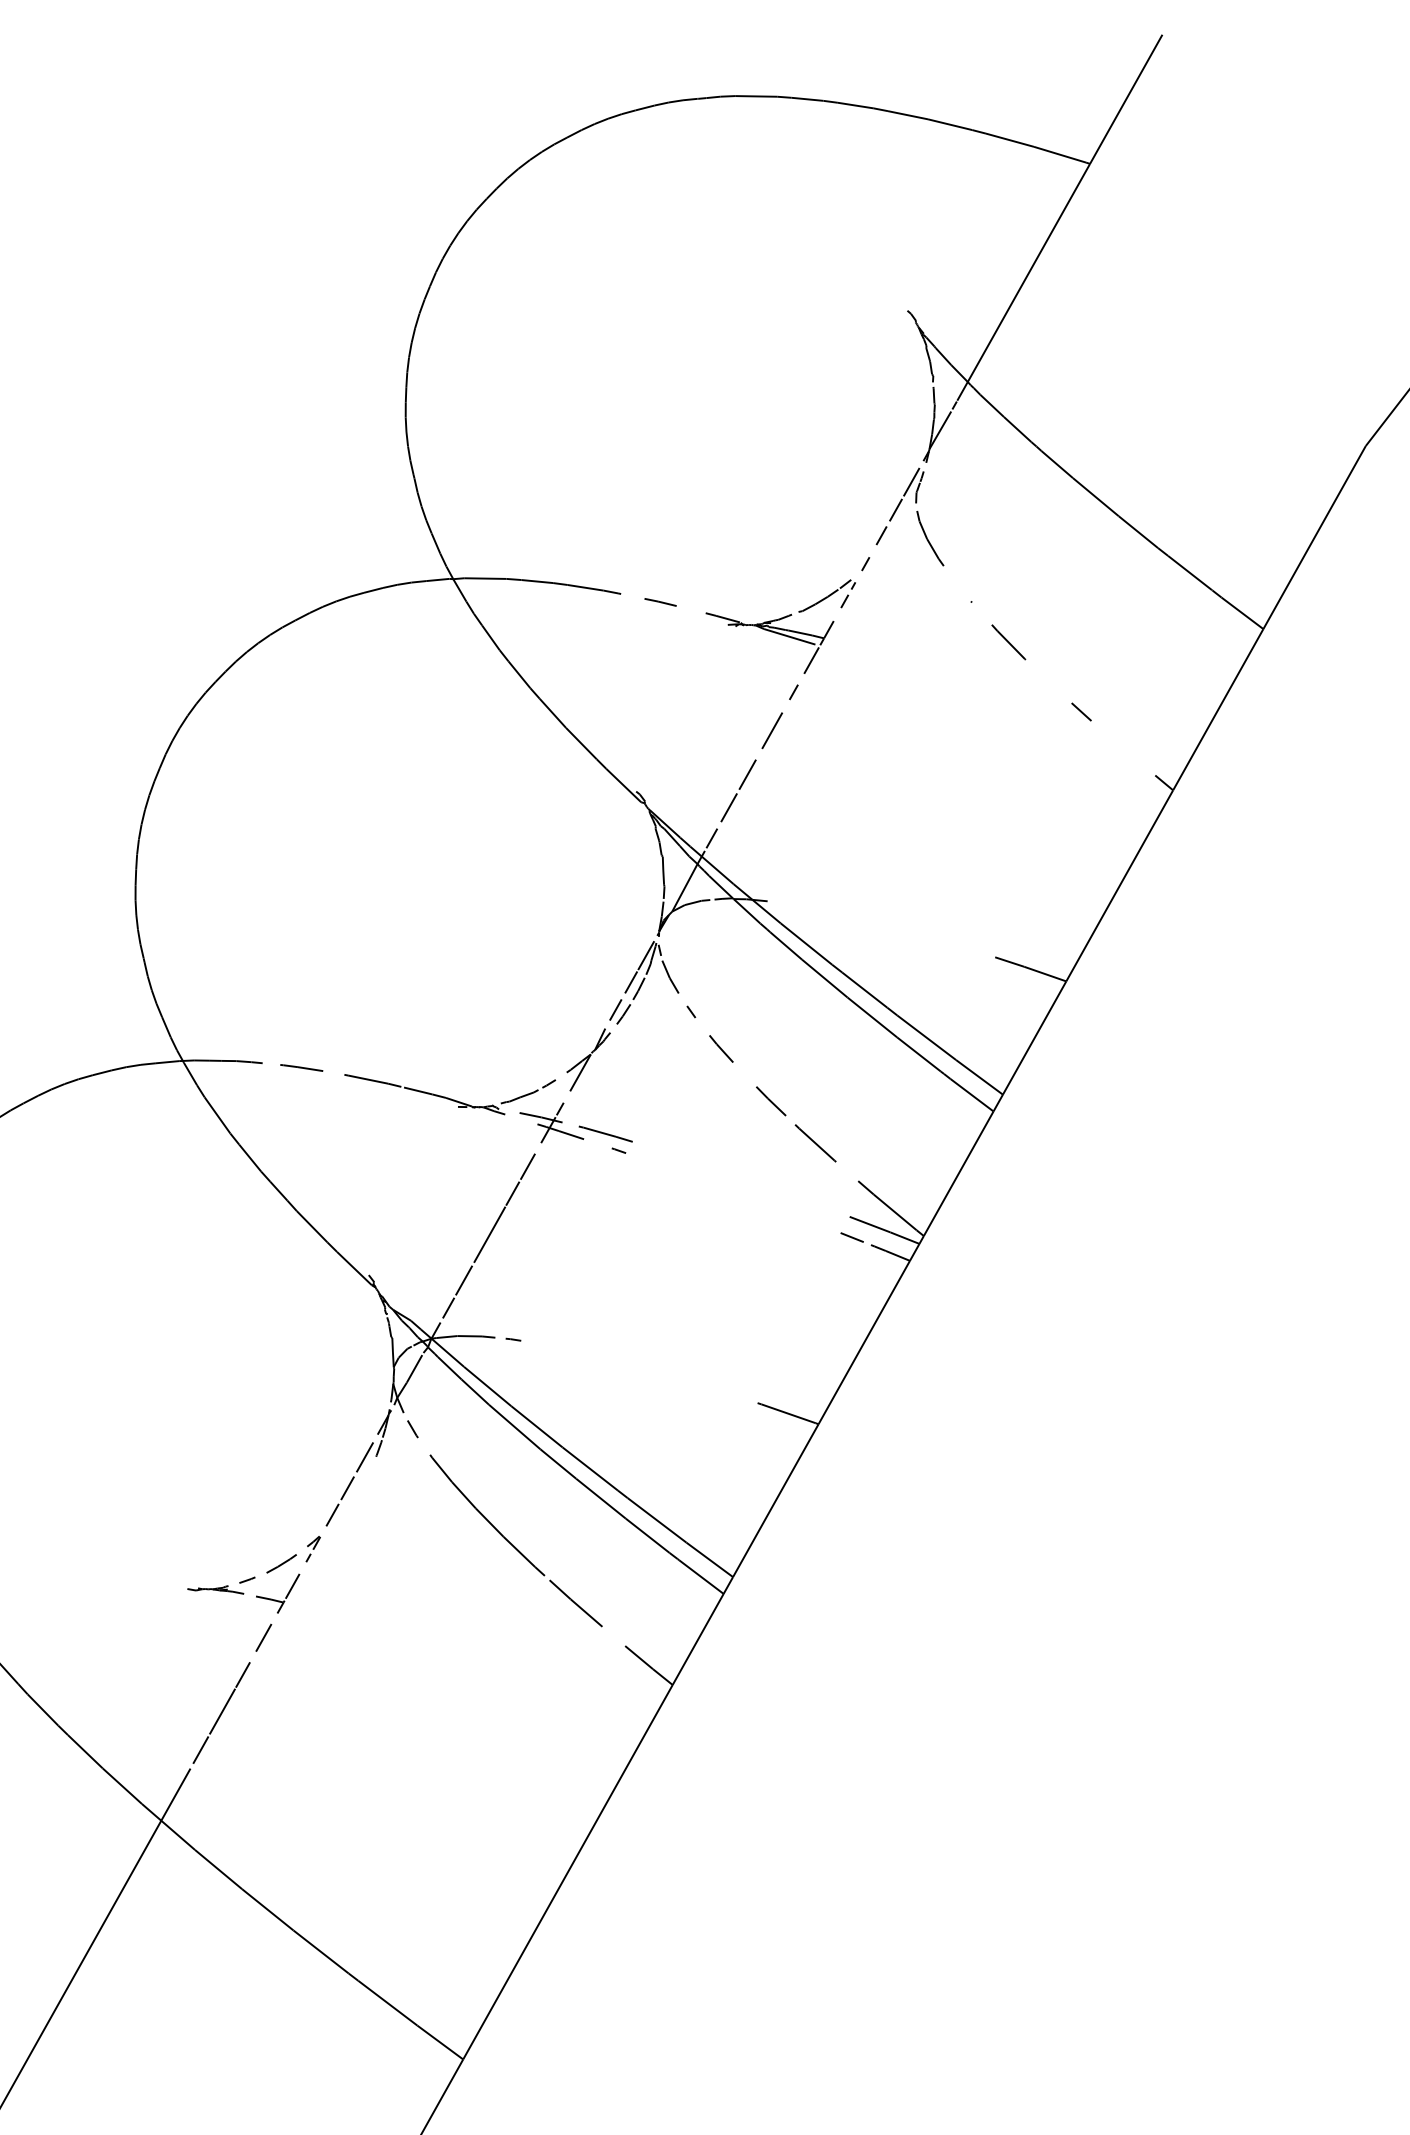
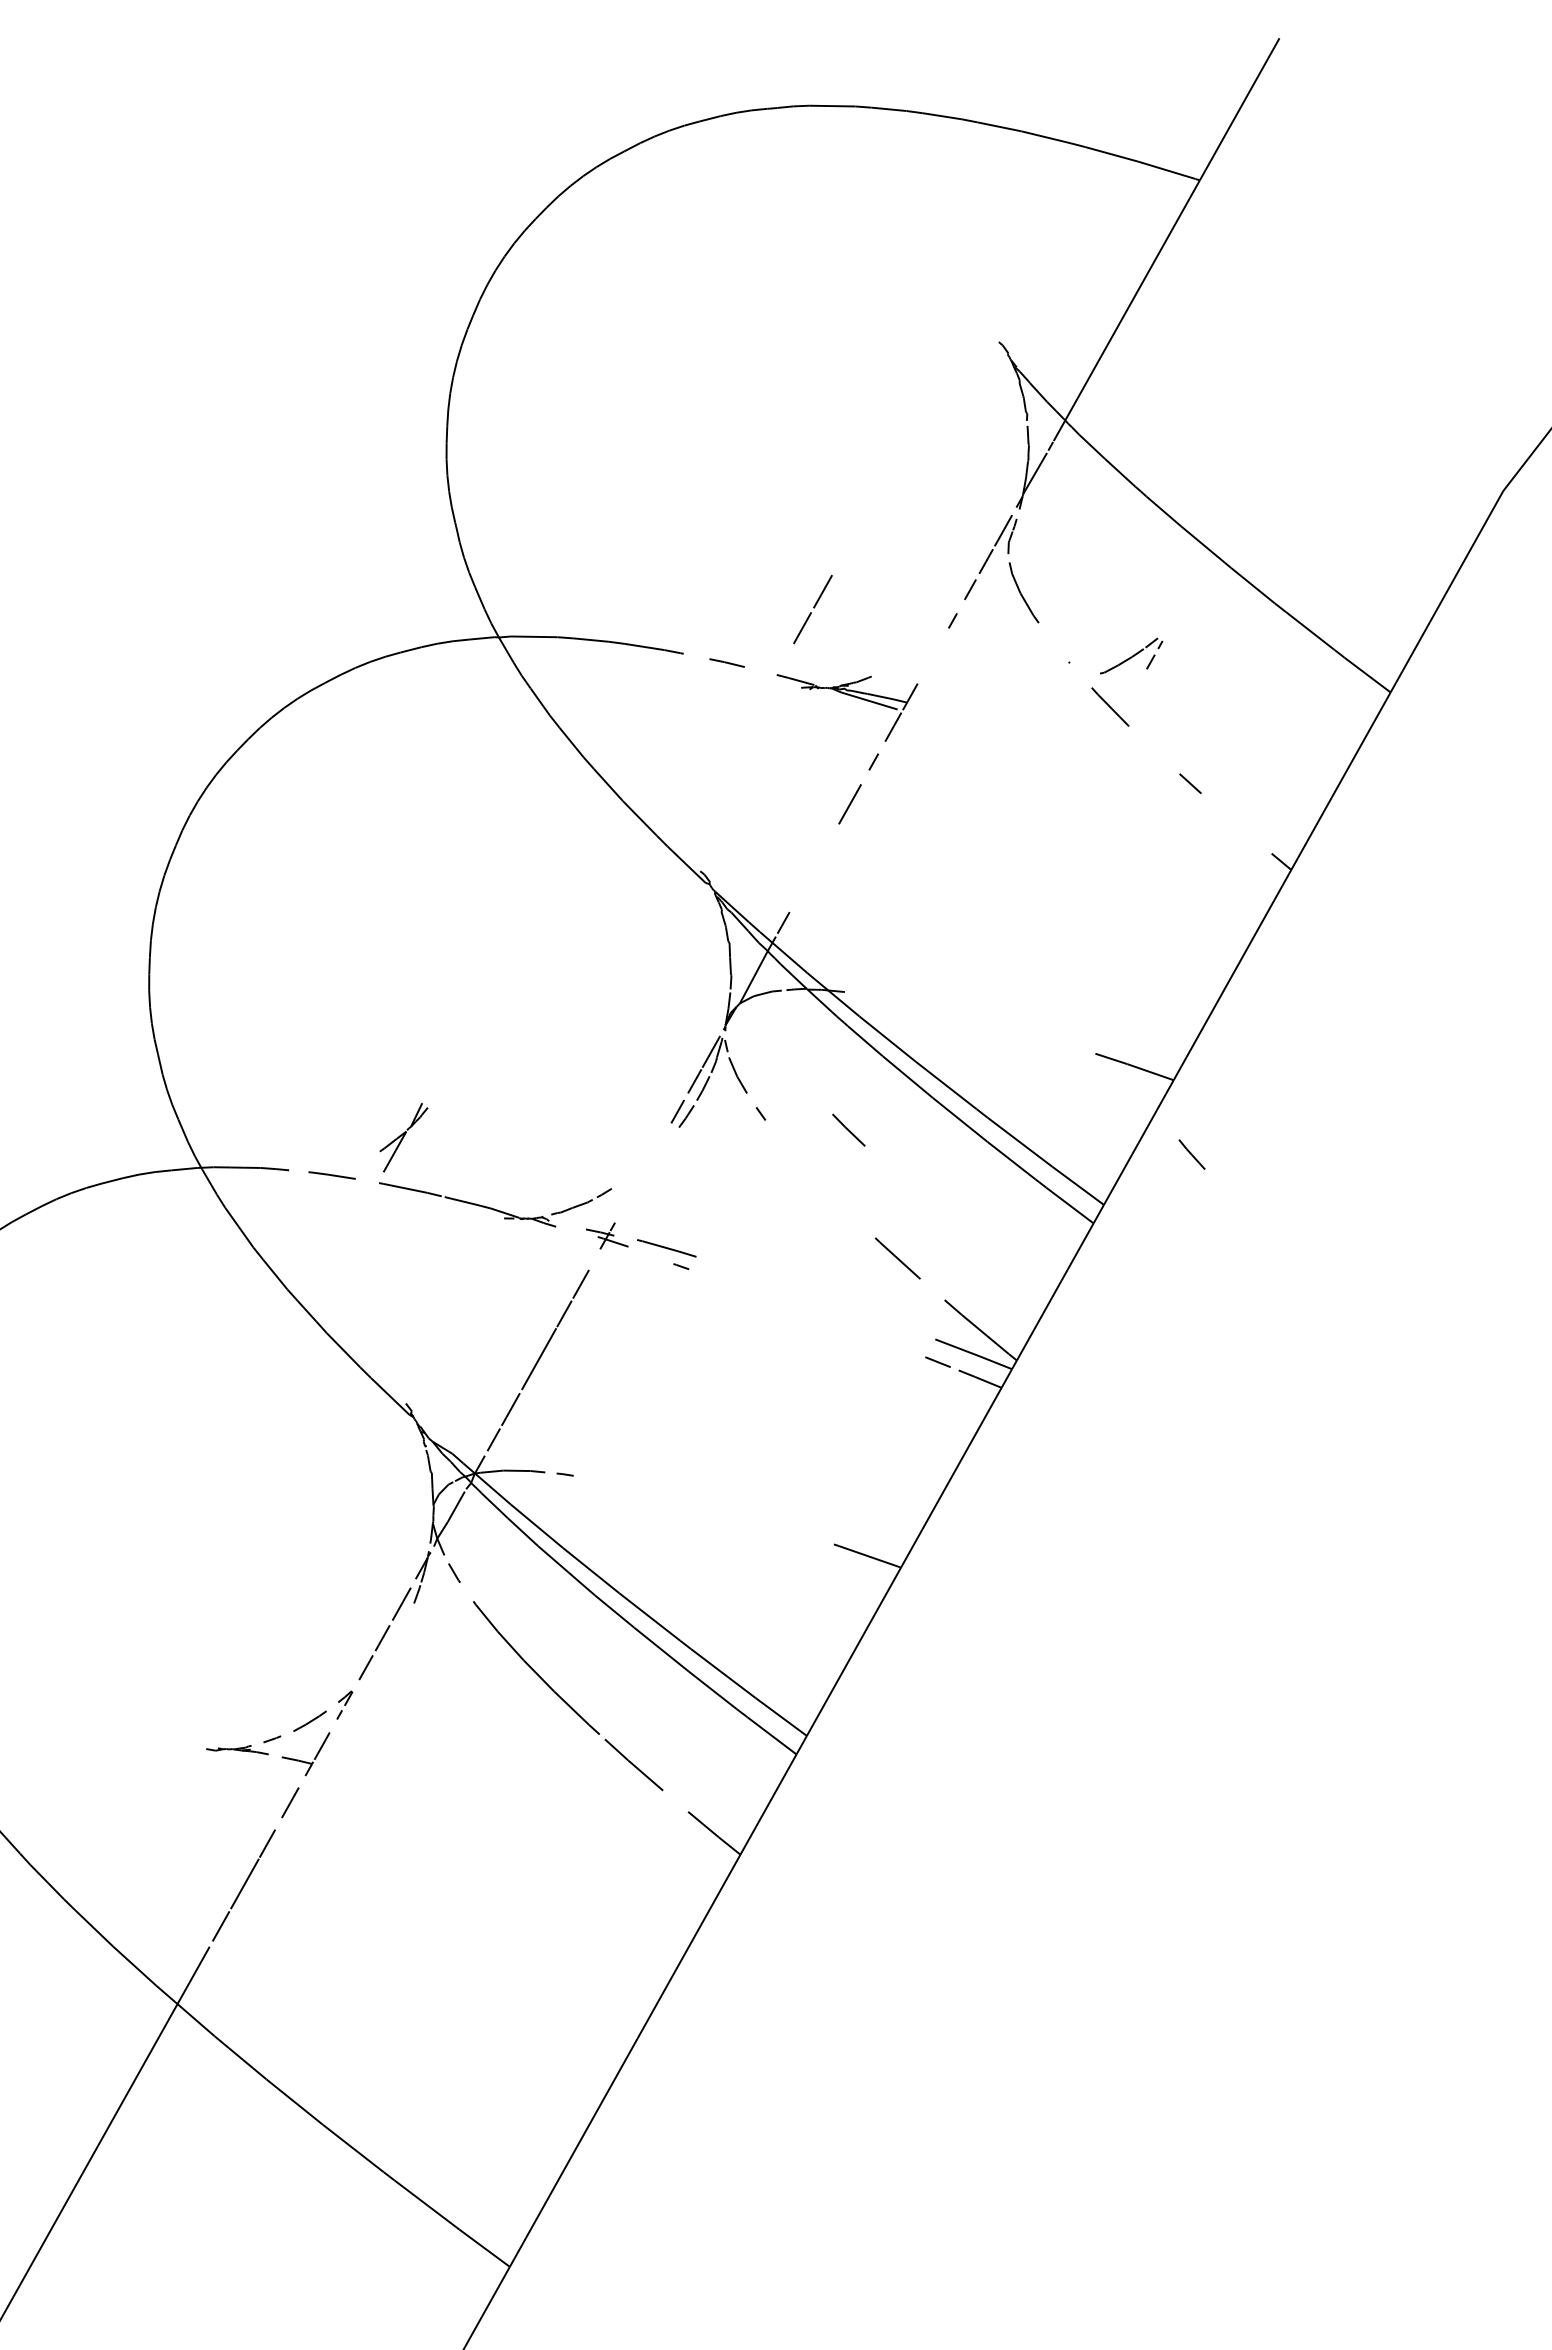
part: (827, 595) -> (1131, 655), moved
line: (739, 789) -> (813, 608), moved
line: (720, 1048) -> (1191, 1154), moved
part: (588, 1059) -> (403, 1137), moved
line: (770, 1100) -> (848, 1129), moved
part: (551, 1122) -> (606, 1235), size x0.6

